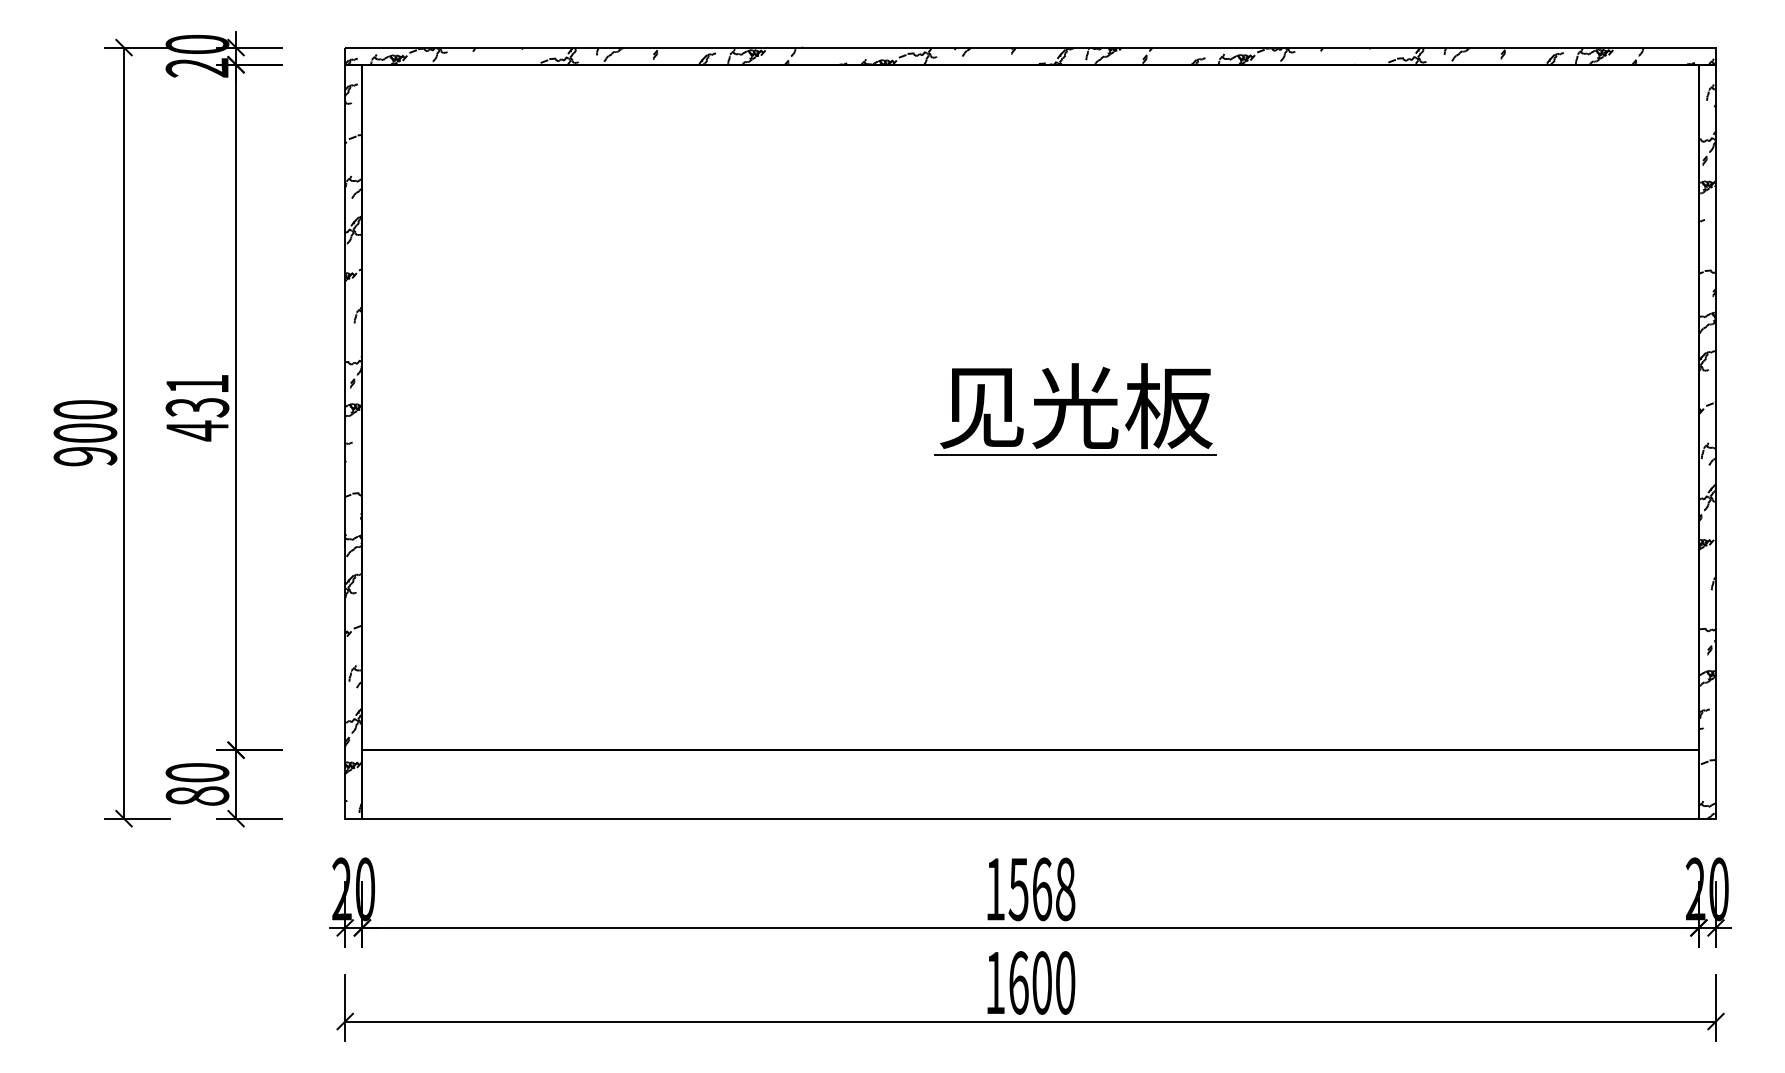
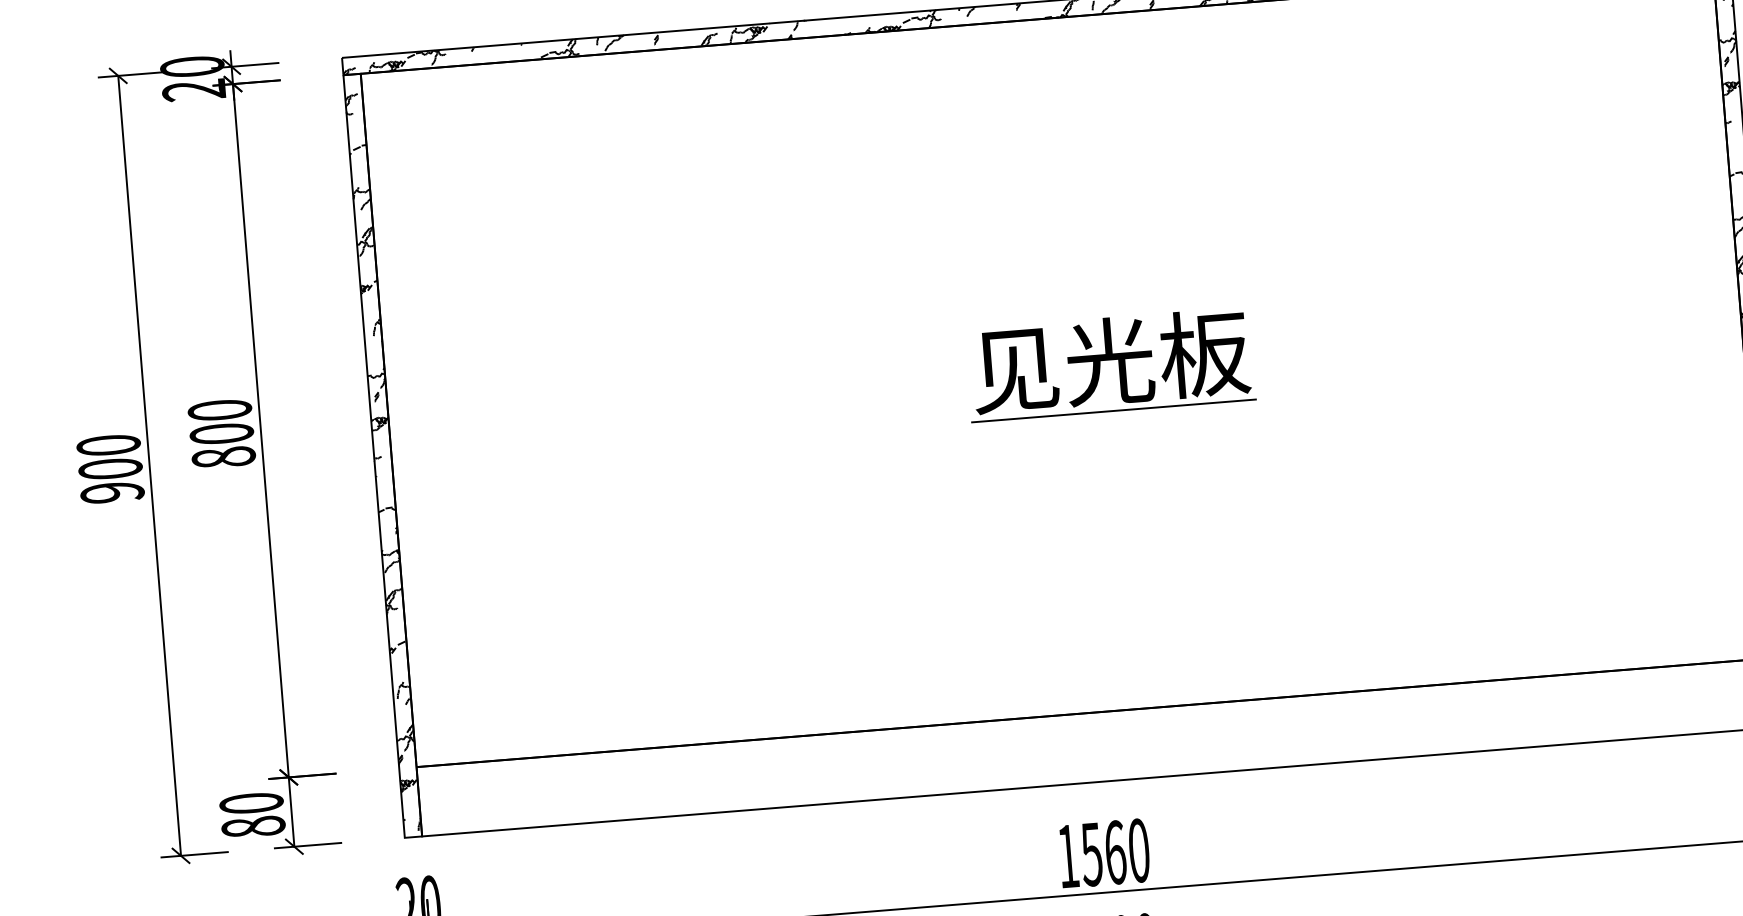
text: (197, 407) -> (221, 433), 431 -> 800
text: (1065, 888) -> (1139, 849), 1568 -> 1560

